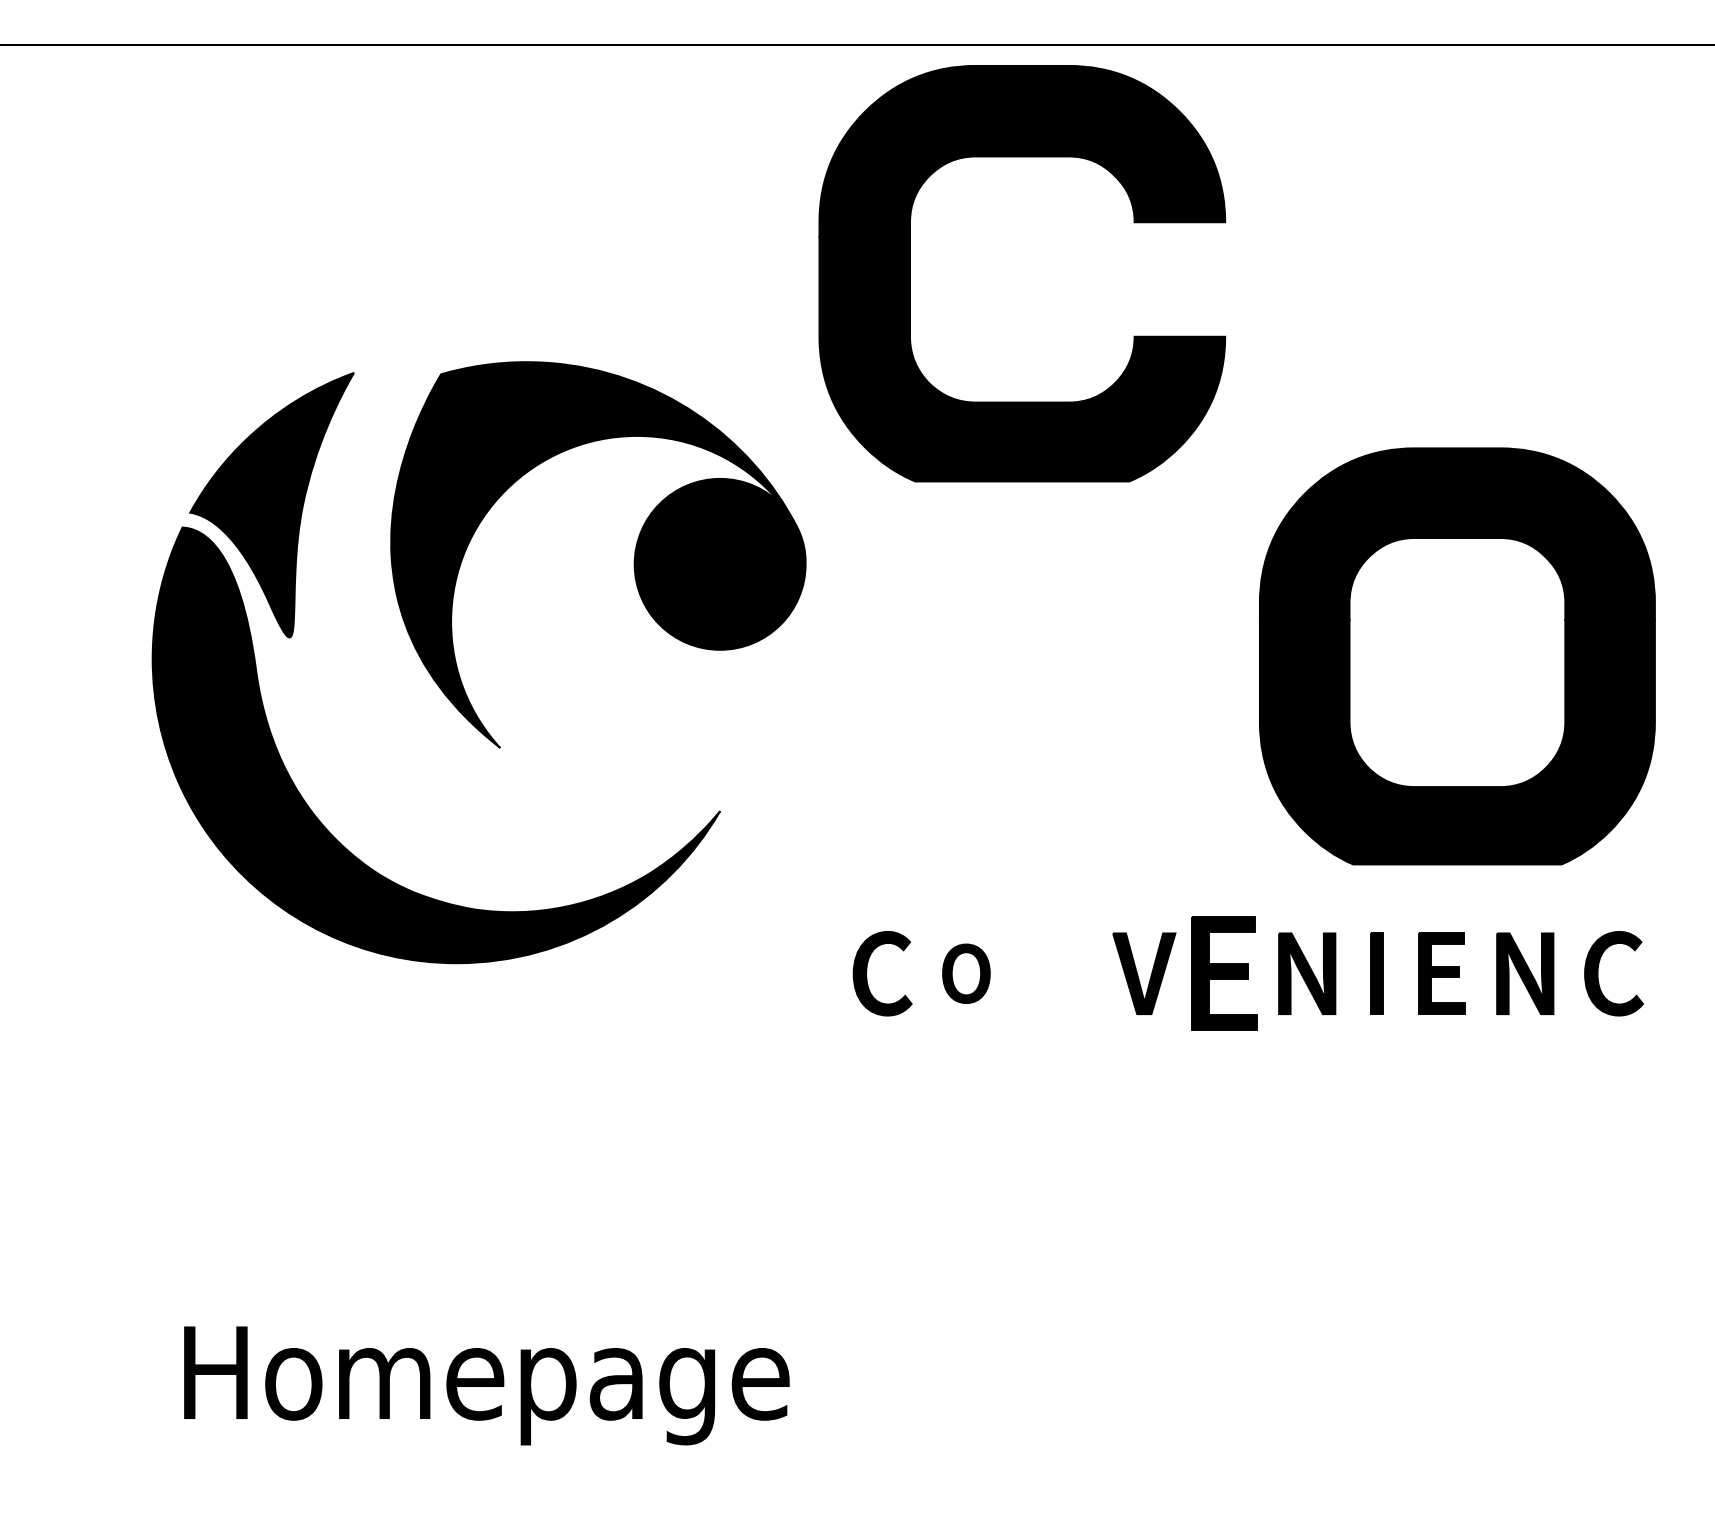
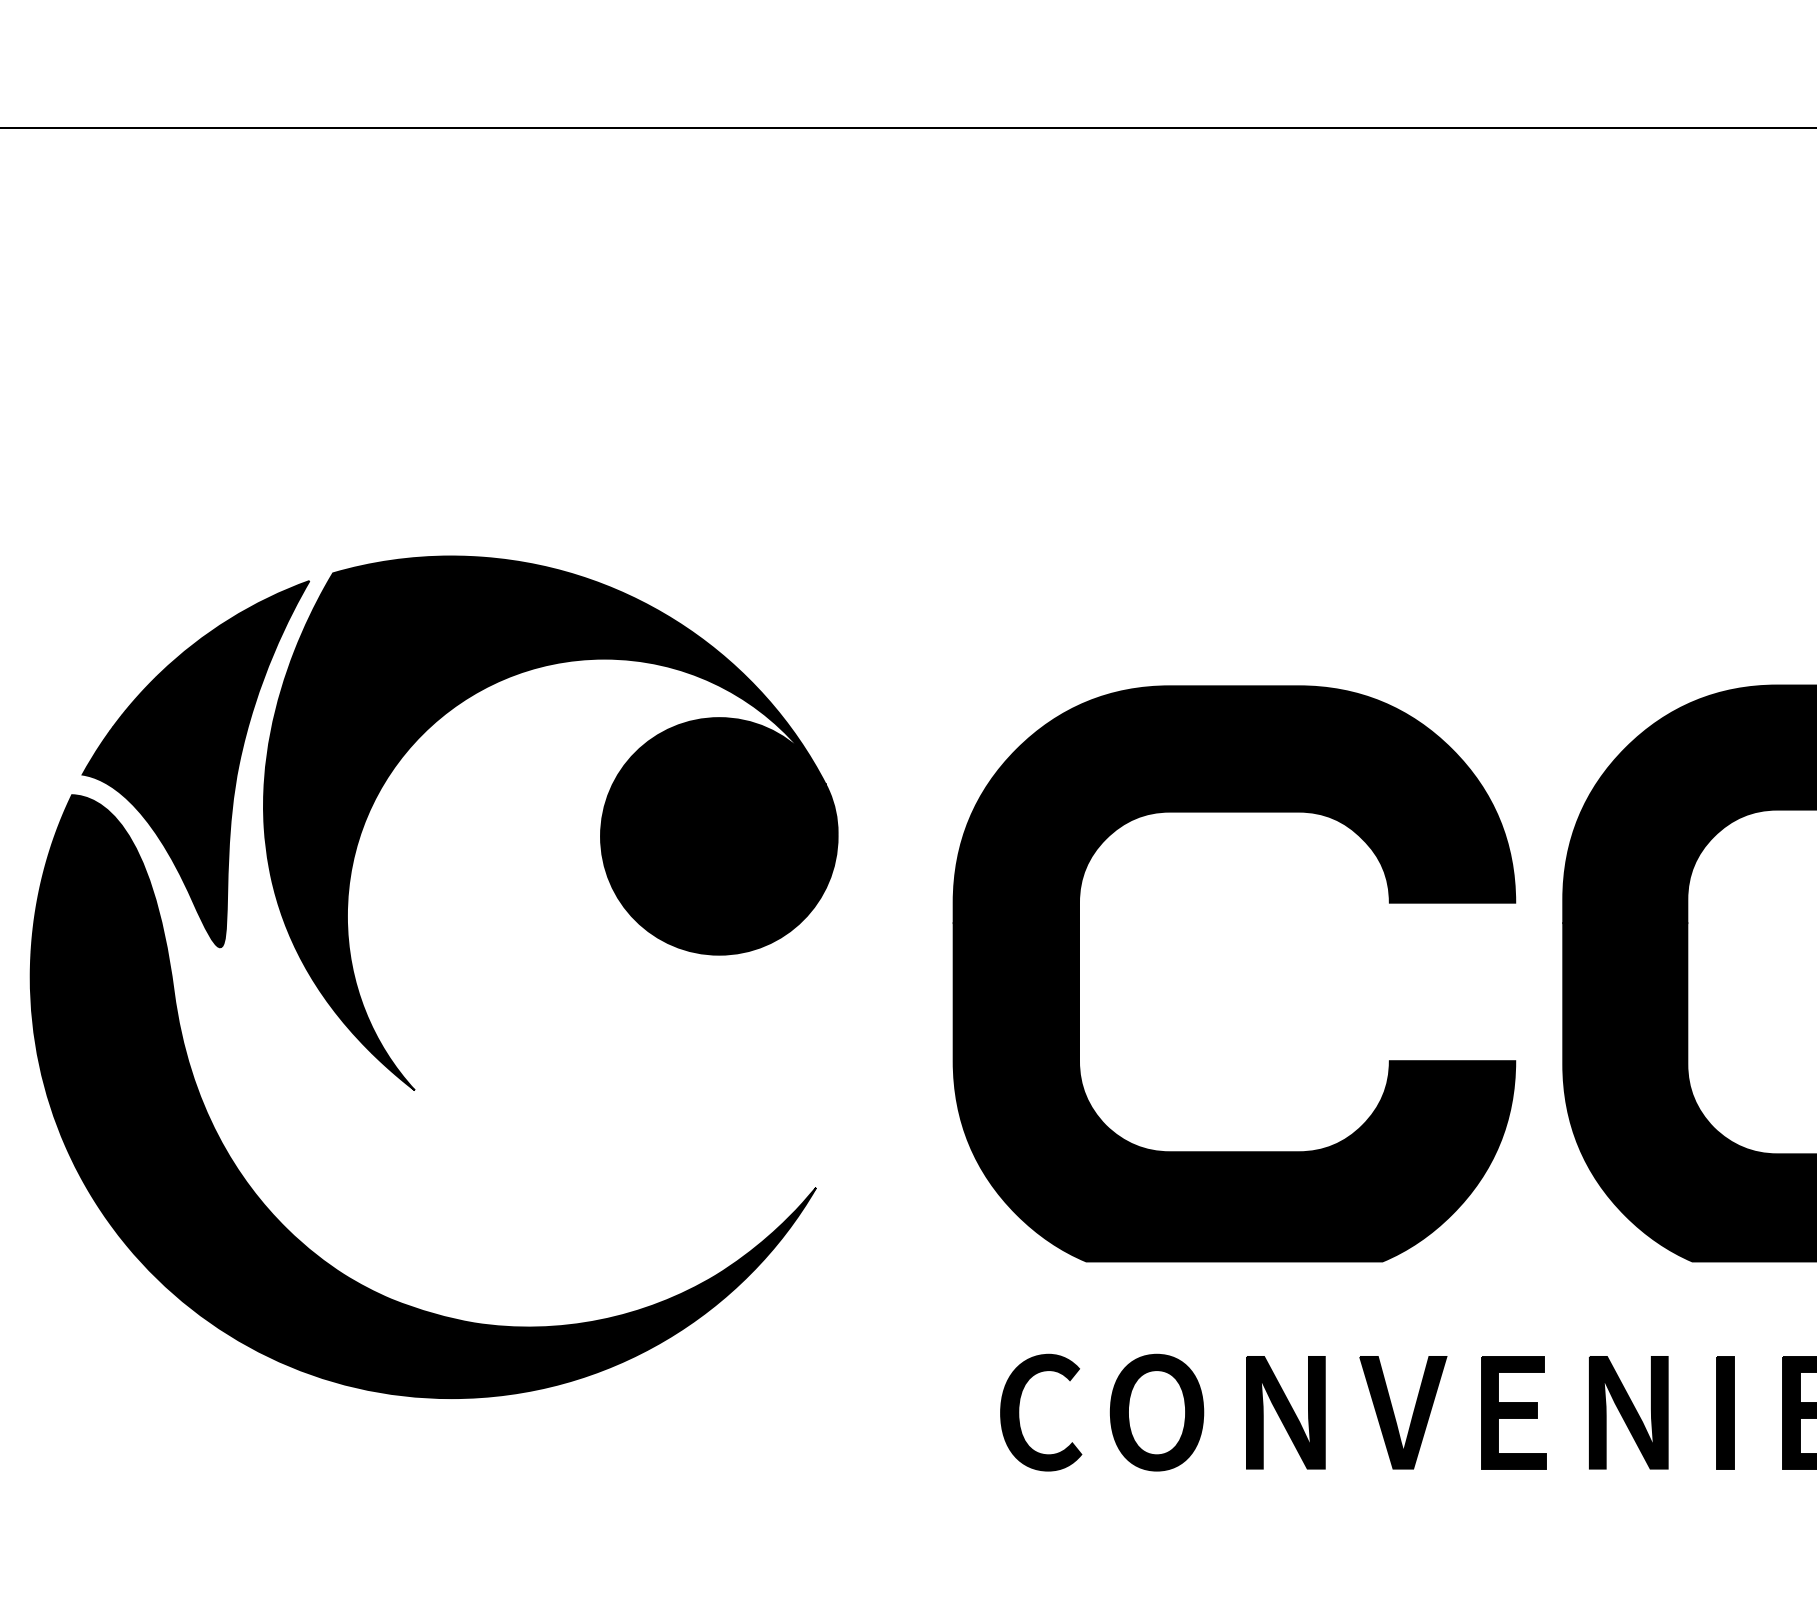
part: (910, 273) -> (1079, 973), moved
part: (633, 559) -> (599, 829), moved
part: (966, 973) -> (1157, 1412), size x1.43
part: (1059, 973) -> (1285, 1412), added
part: (1223, 973) -> (1512, 1412), size x0.71

